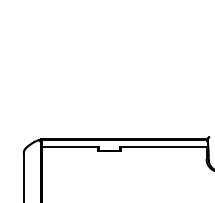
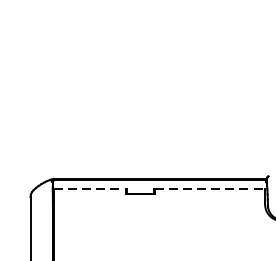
line: (70, 146) -> (90, 188), solid -> dashed
line: (163, 146) -> (209, 188), solid -> dashed

